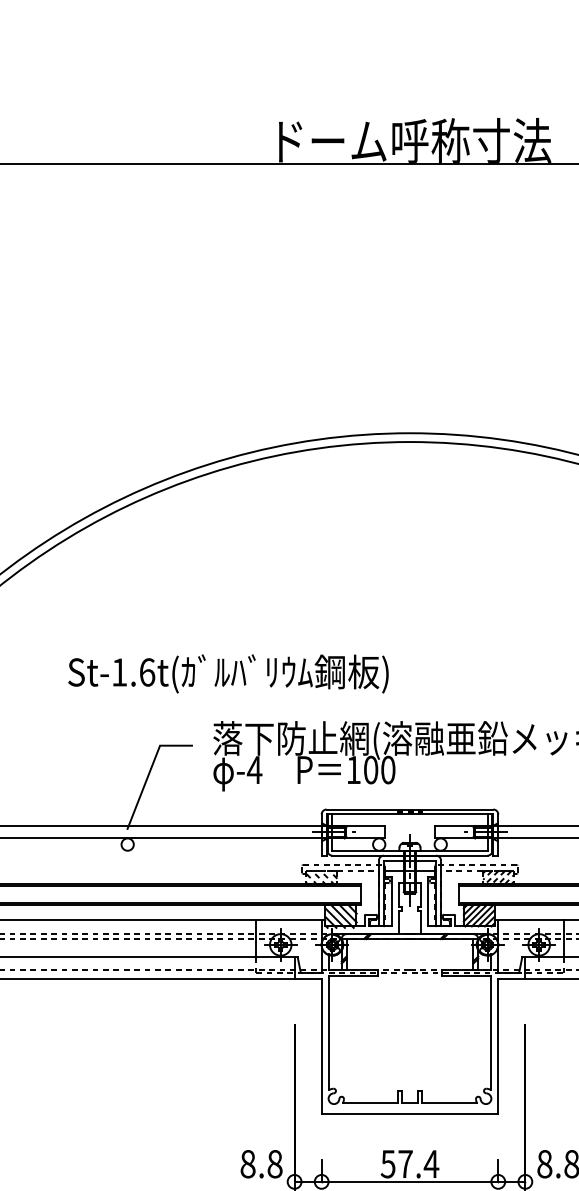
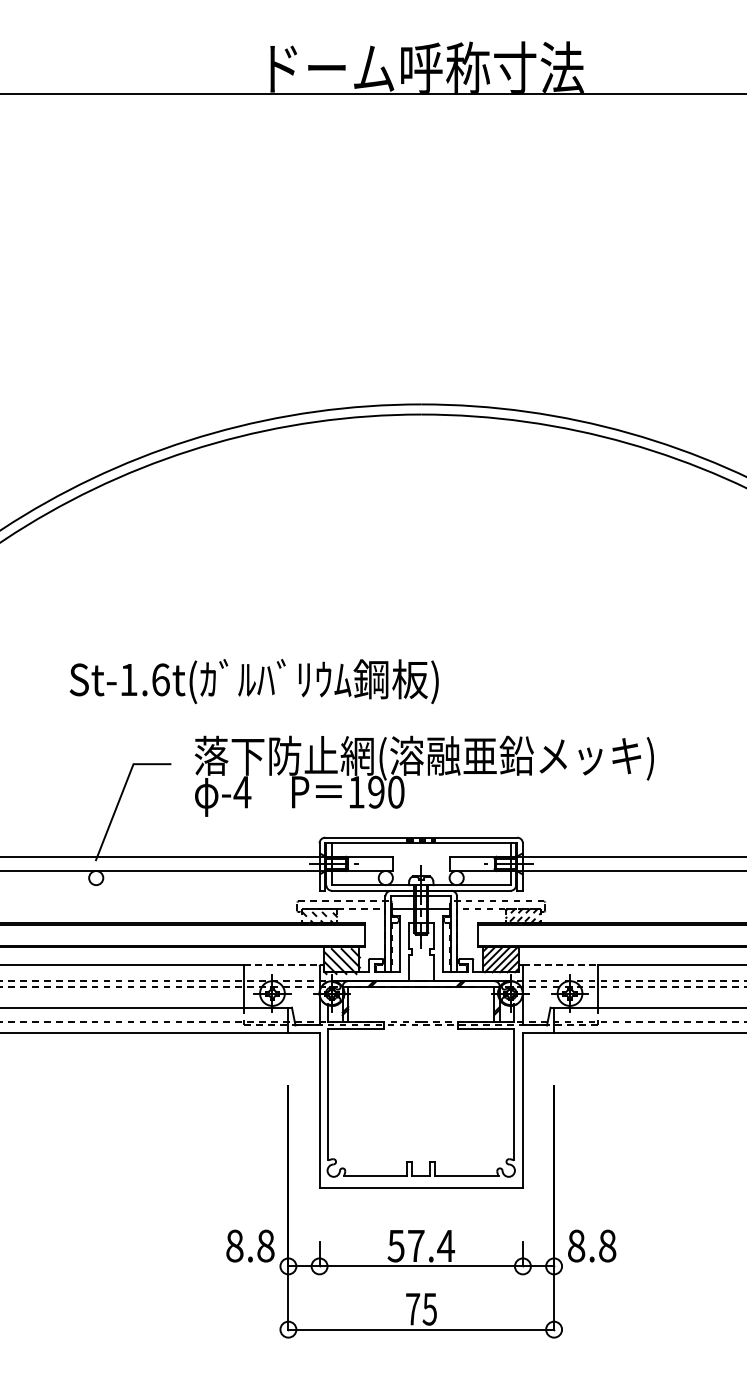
text: (227, 673) -> (253, 681), moved
text: (371, 769) -> (376, 791), 100 -> 190
line: (288, 920) -> (281, 965), solid -> dashed
line: (530, 920) -> (560, 965), solid -> dashed

